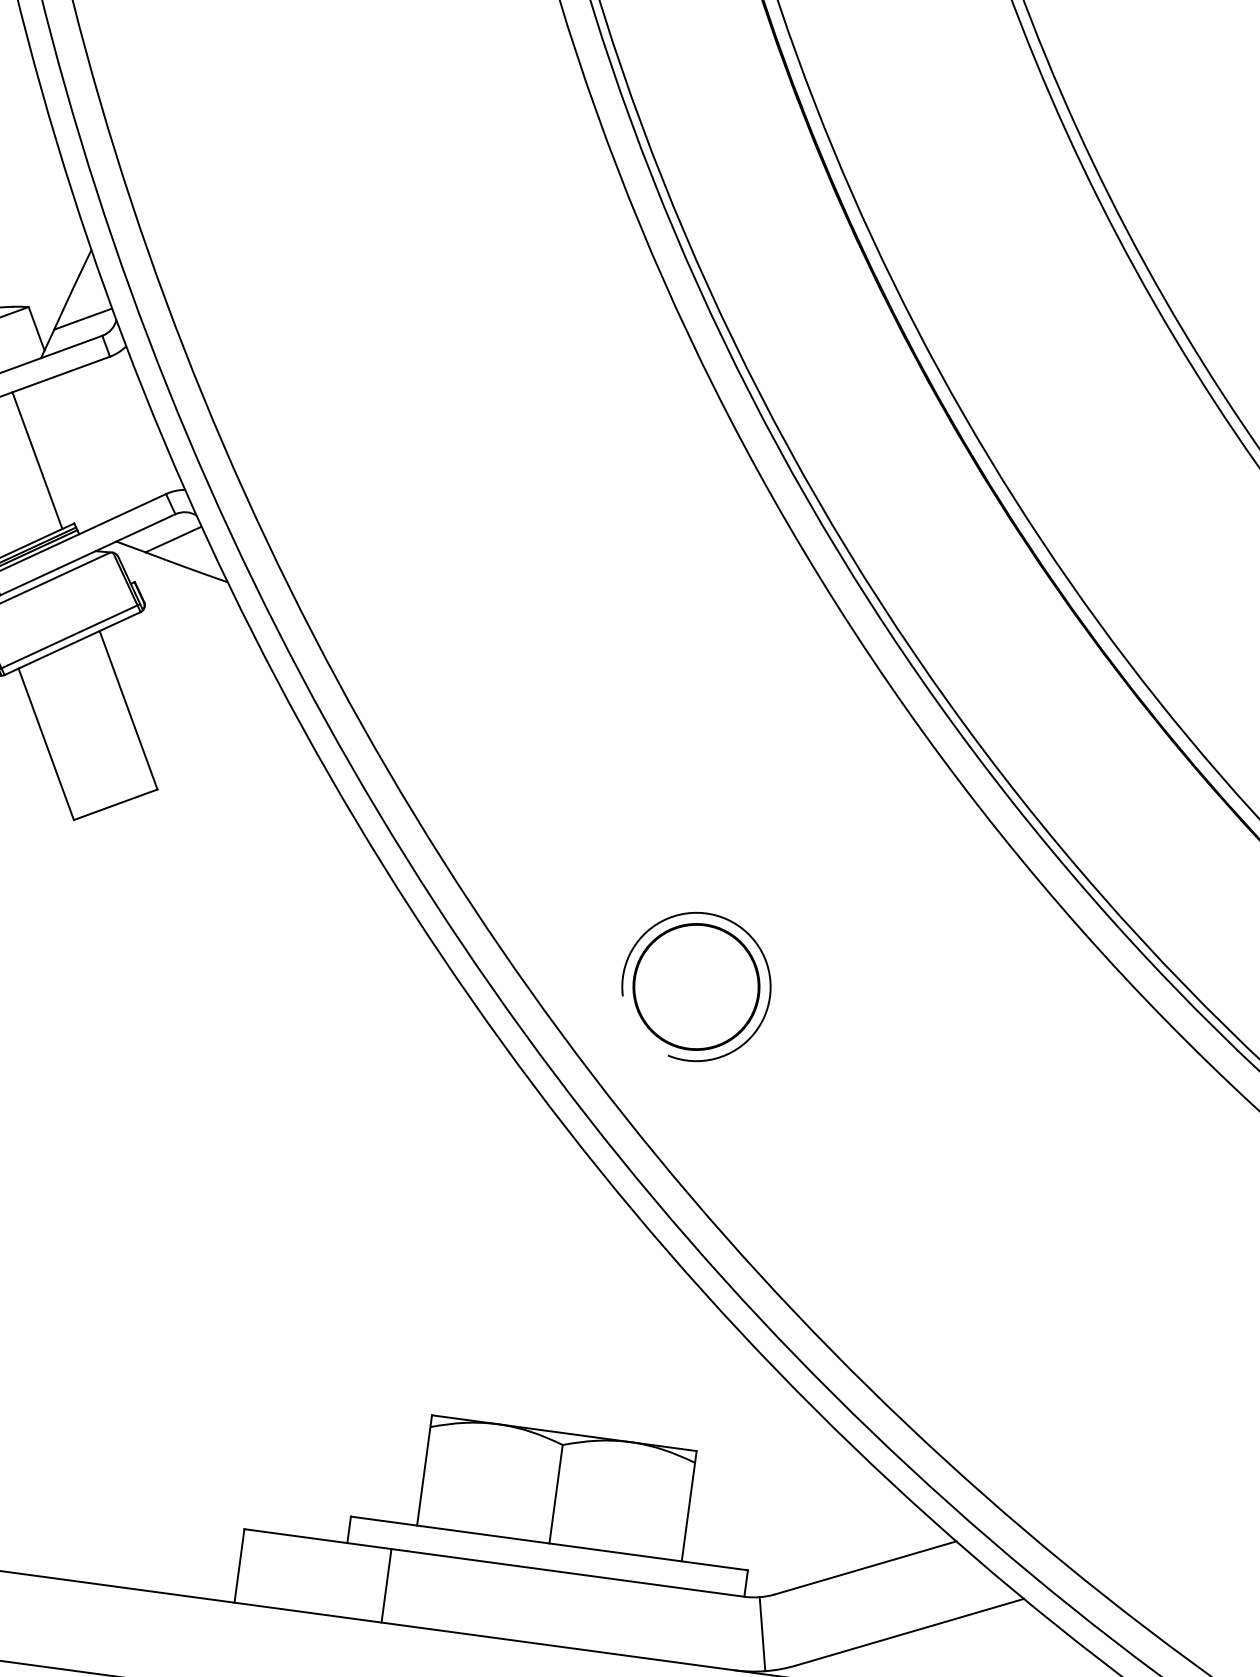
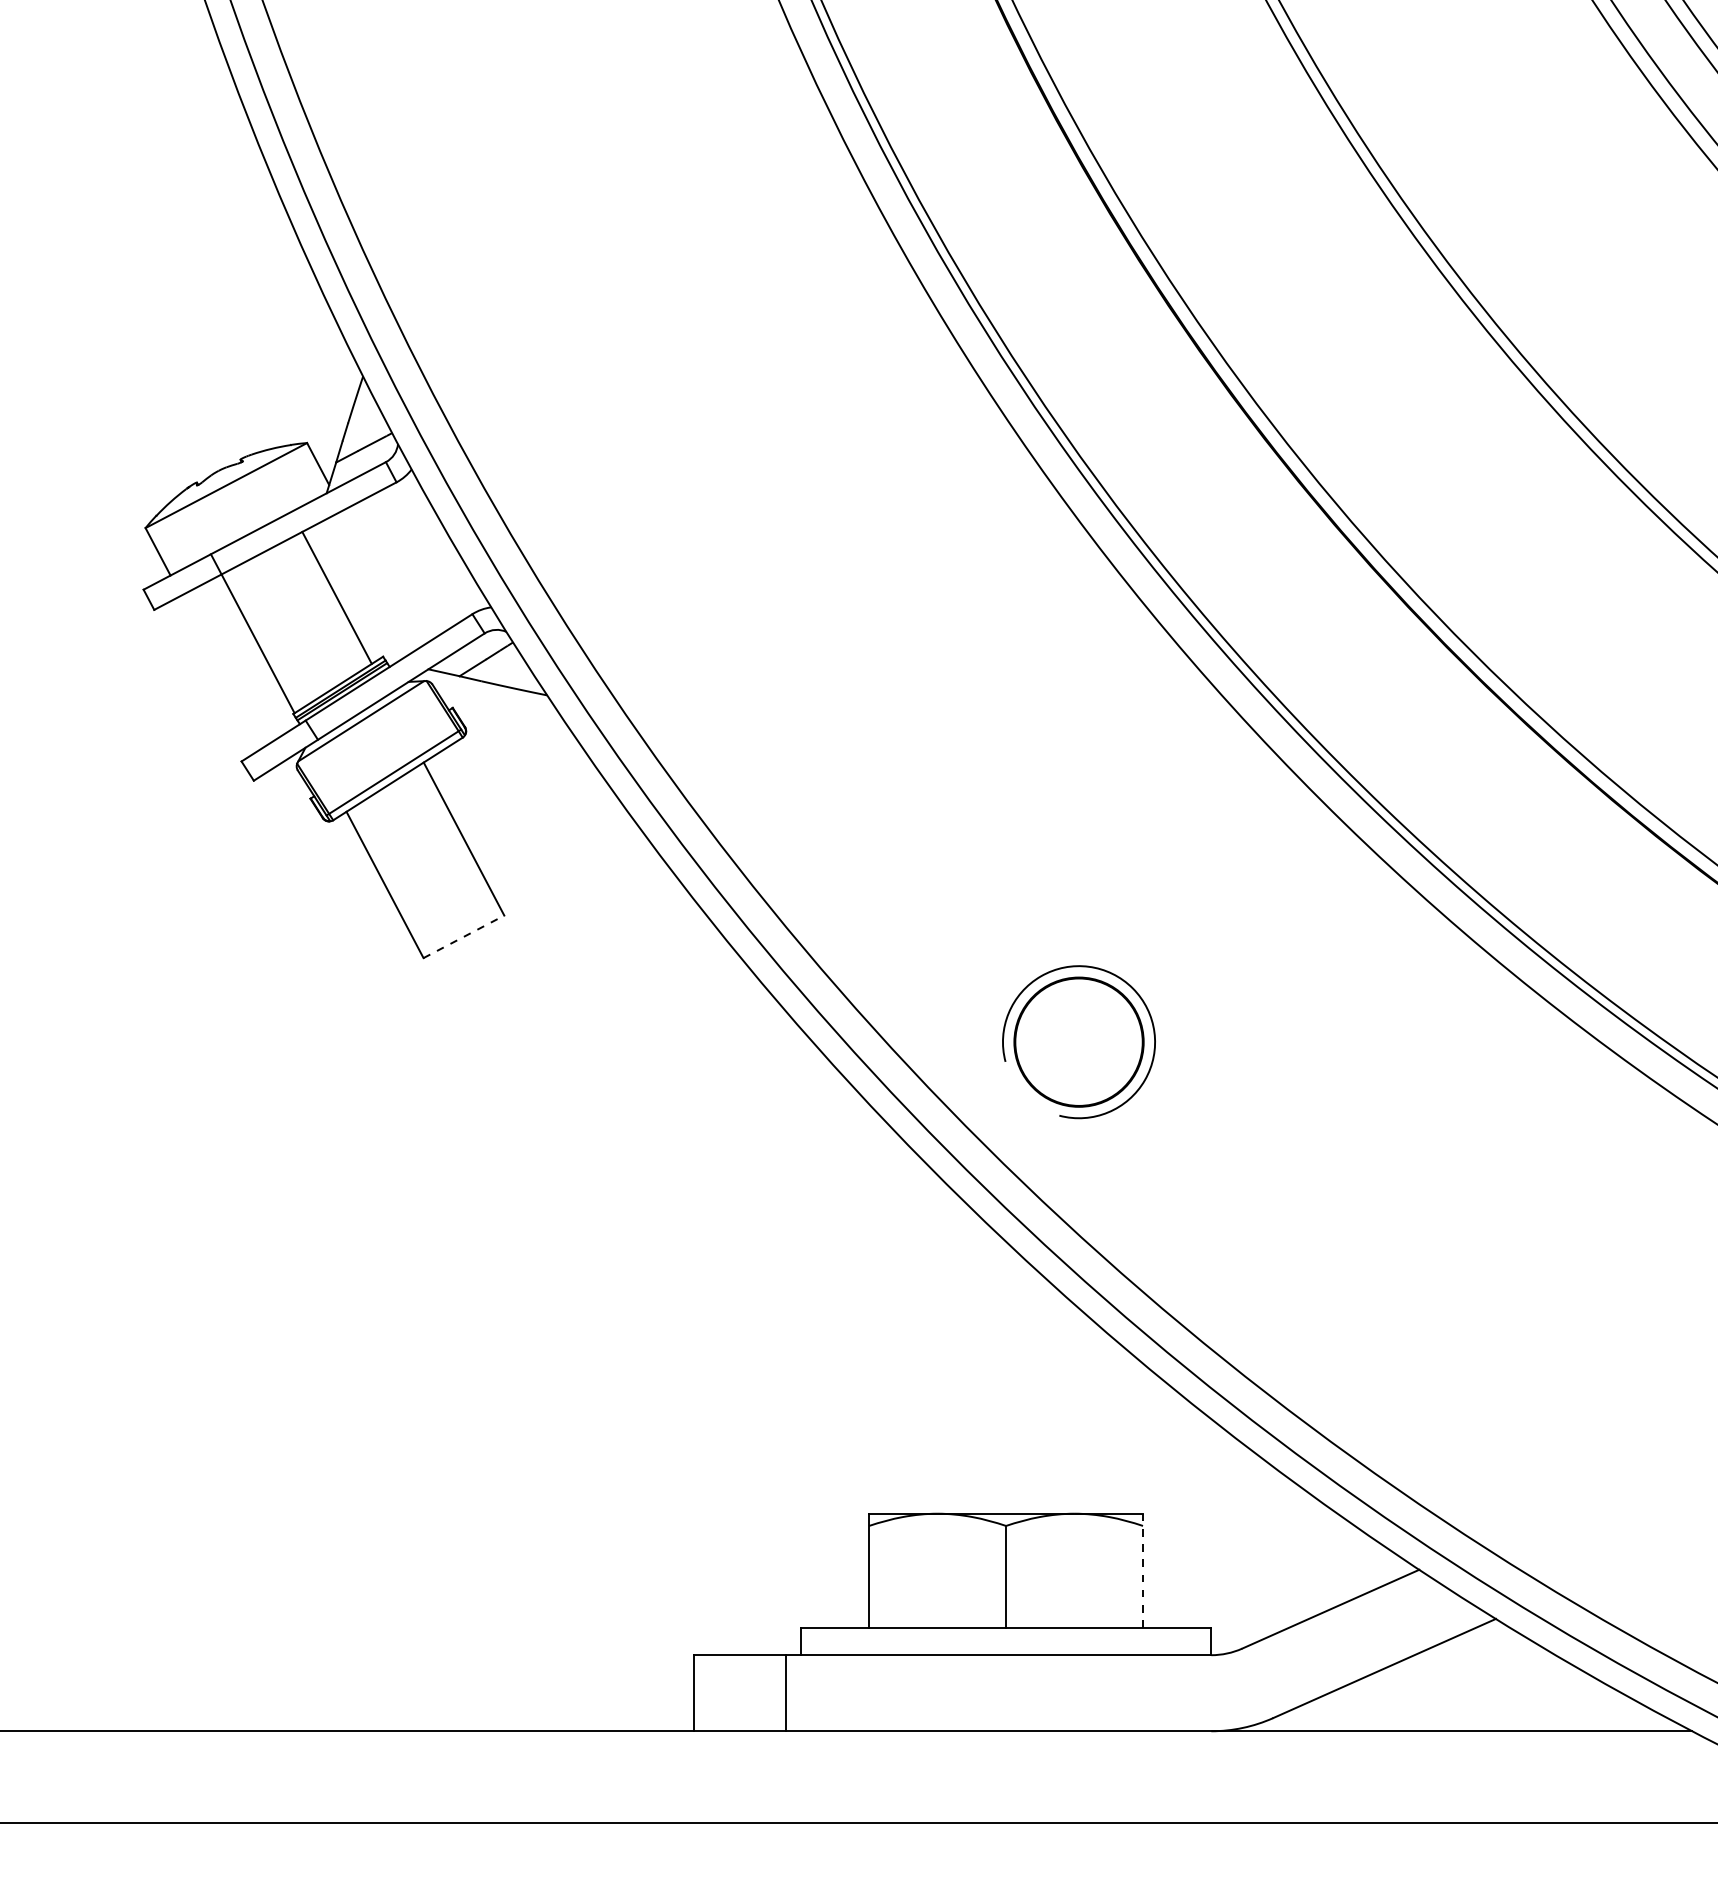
line: (115, 804) -> (463, 936), solid -> dashed
line: (689, 1506) -> (1143, 1570), solid -> dashed
line: (386, 1586) -> (786, 1693), moved
line: (762, 1633) -> (1234, 1690), removed

